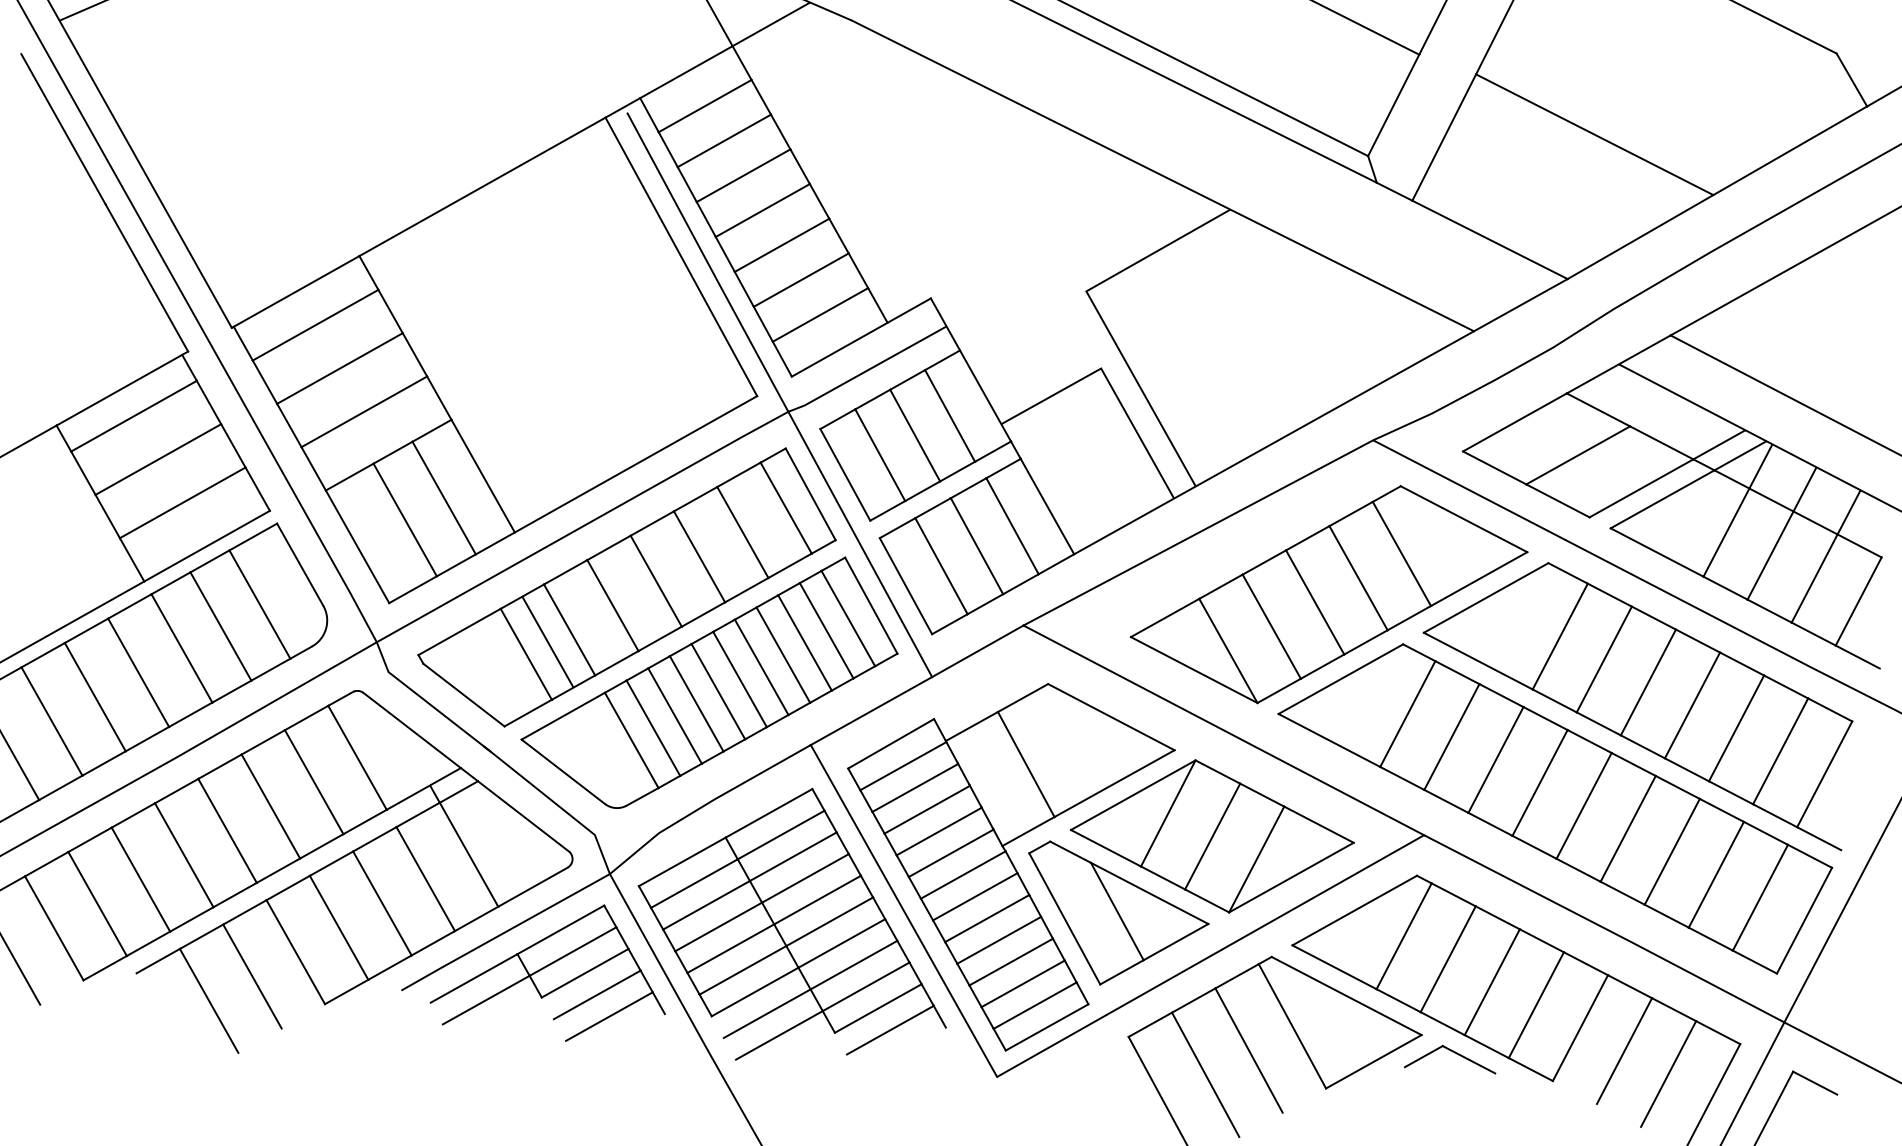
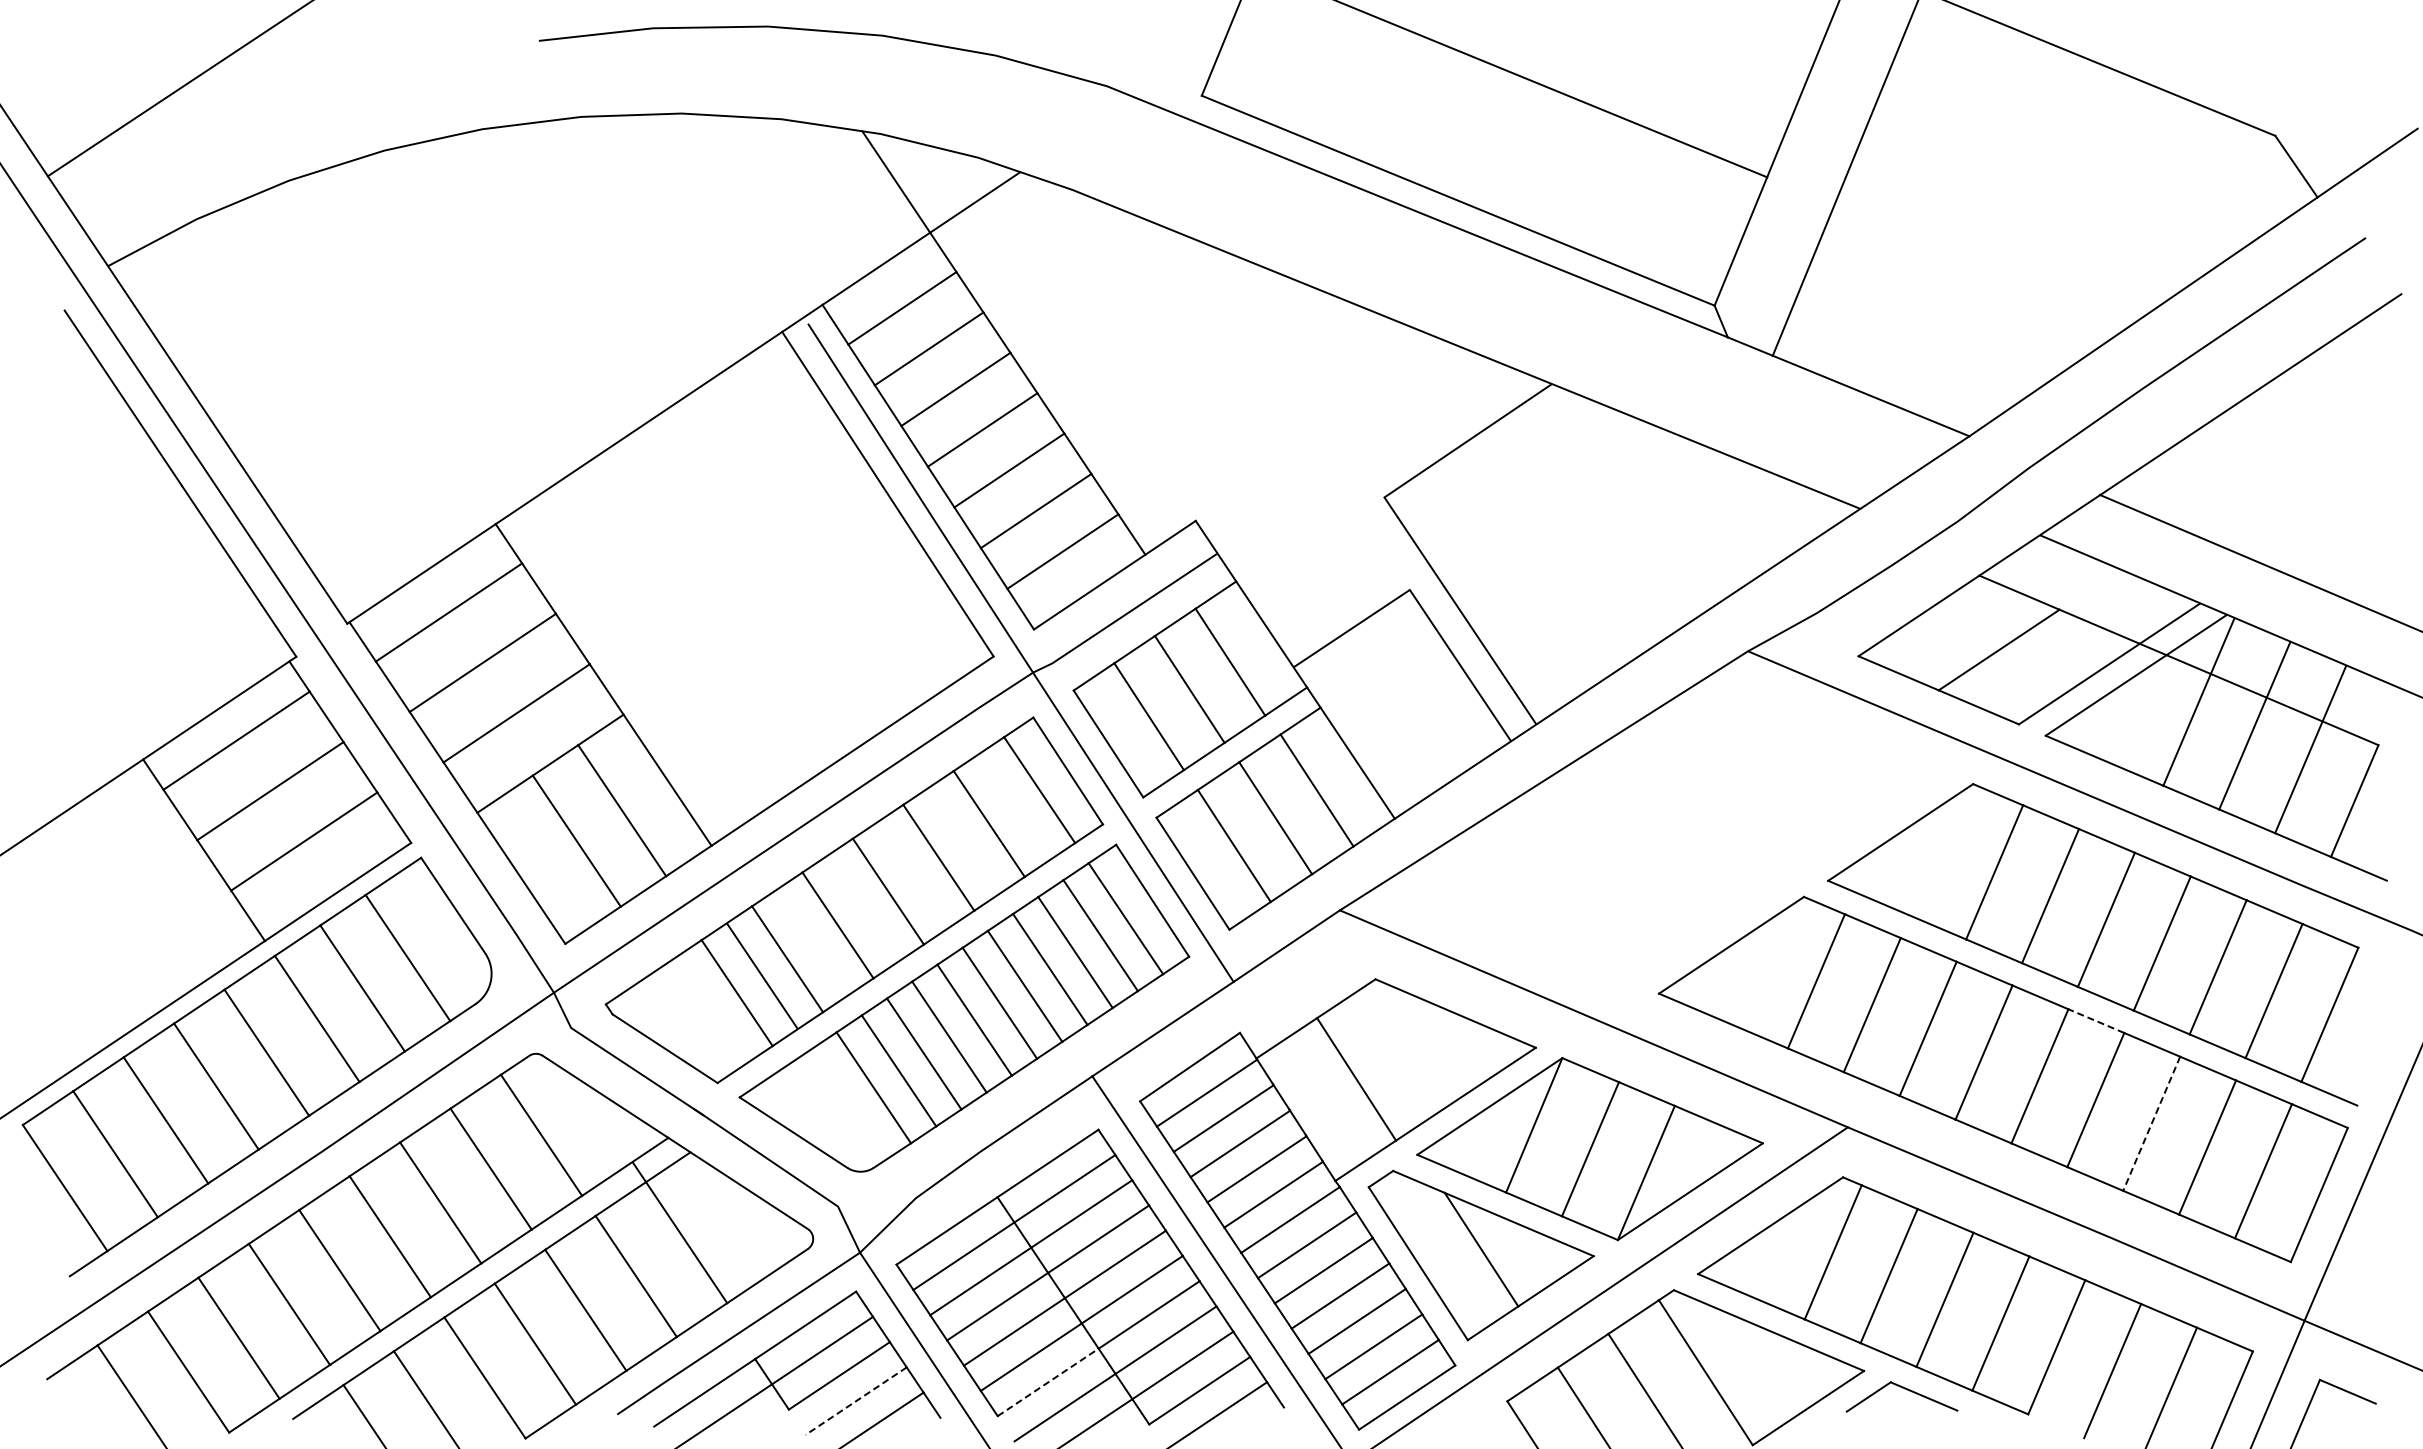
line: (1594, 134) -> (1988, 257), removed
part: (1328, 594) -> (1708, 843), removed
line: (1633, 763) -> (2095, 1020), solid -> dashed
line: (1672, 851) -> (2151, 1123), solid -> dashed
line: (755, 992) -> (1048, 1382), solid -> dashed
line: (597, 995) -> (856, 1401), solid -> dashed

